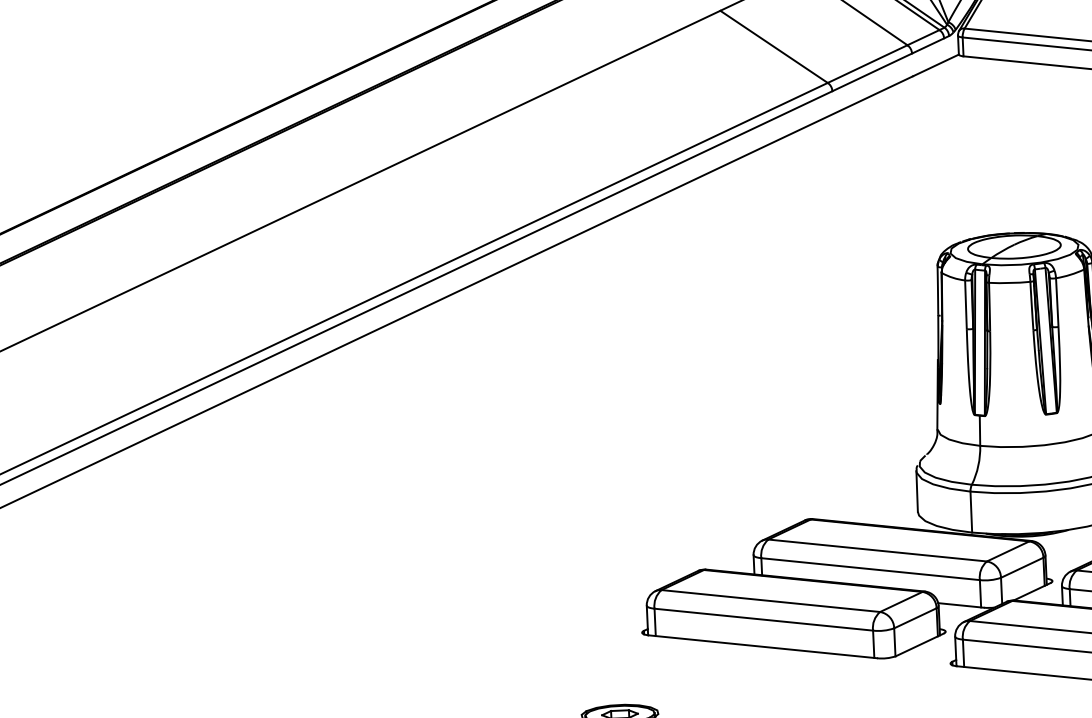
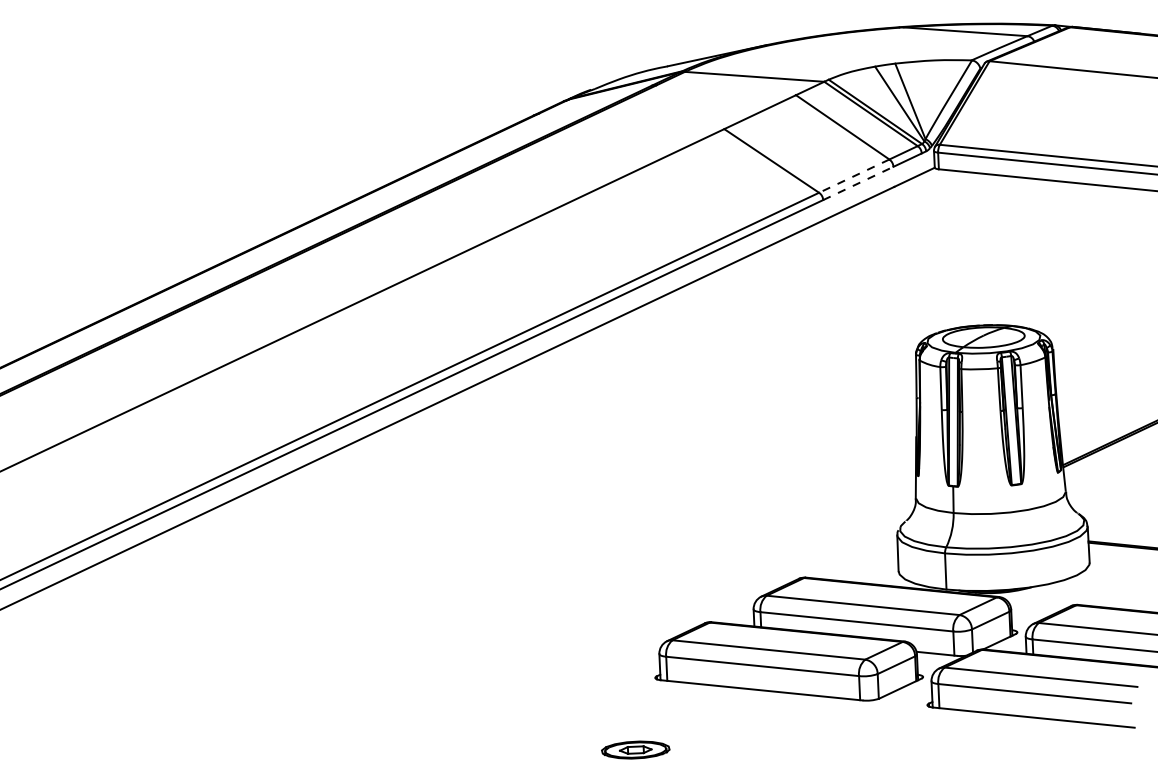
line: (867, 64) -> (854, 176), solid -> dashed
line: (872, 72) -> (858, 183), solid -> dashed

